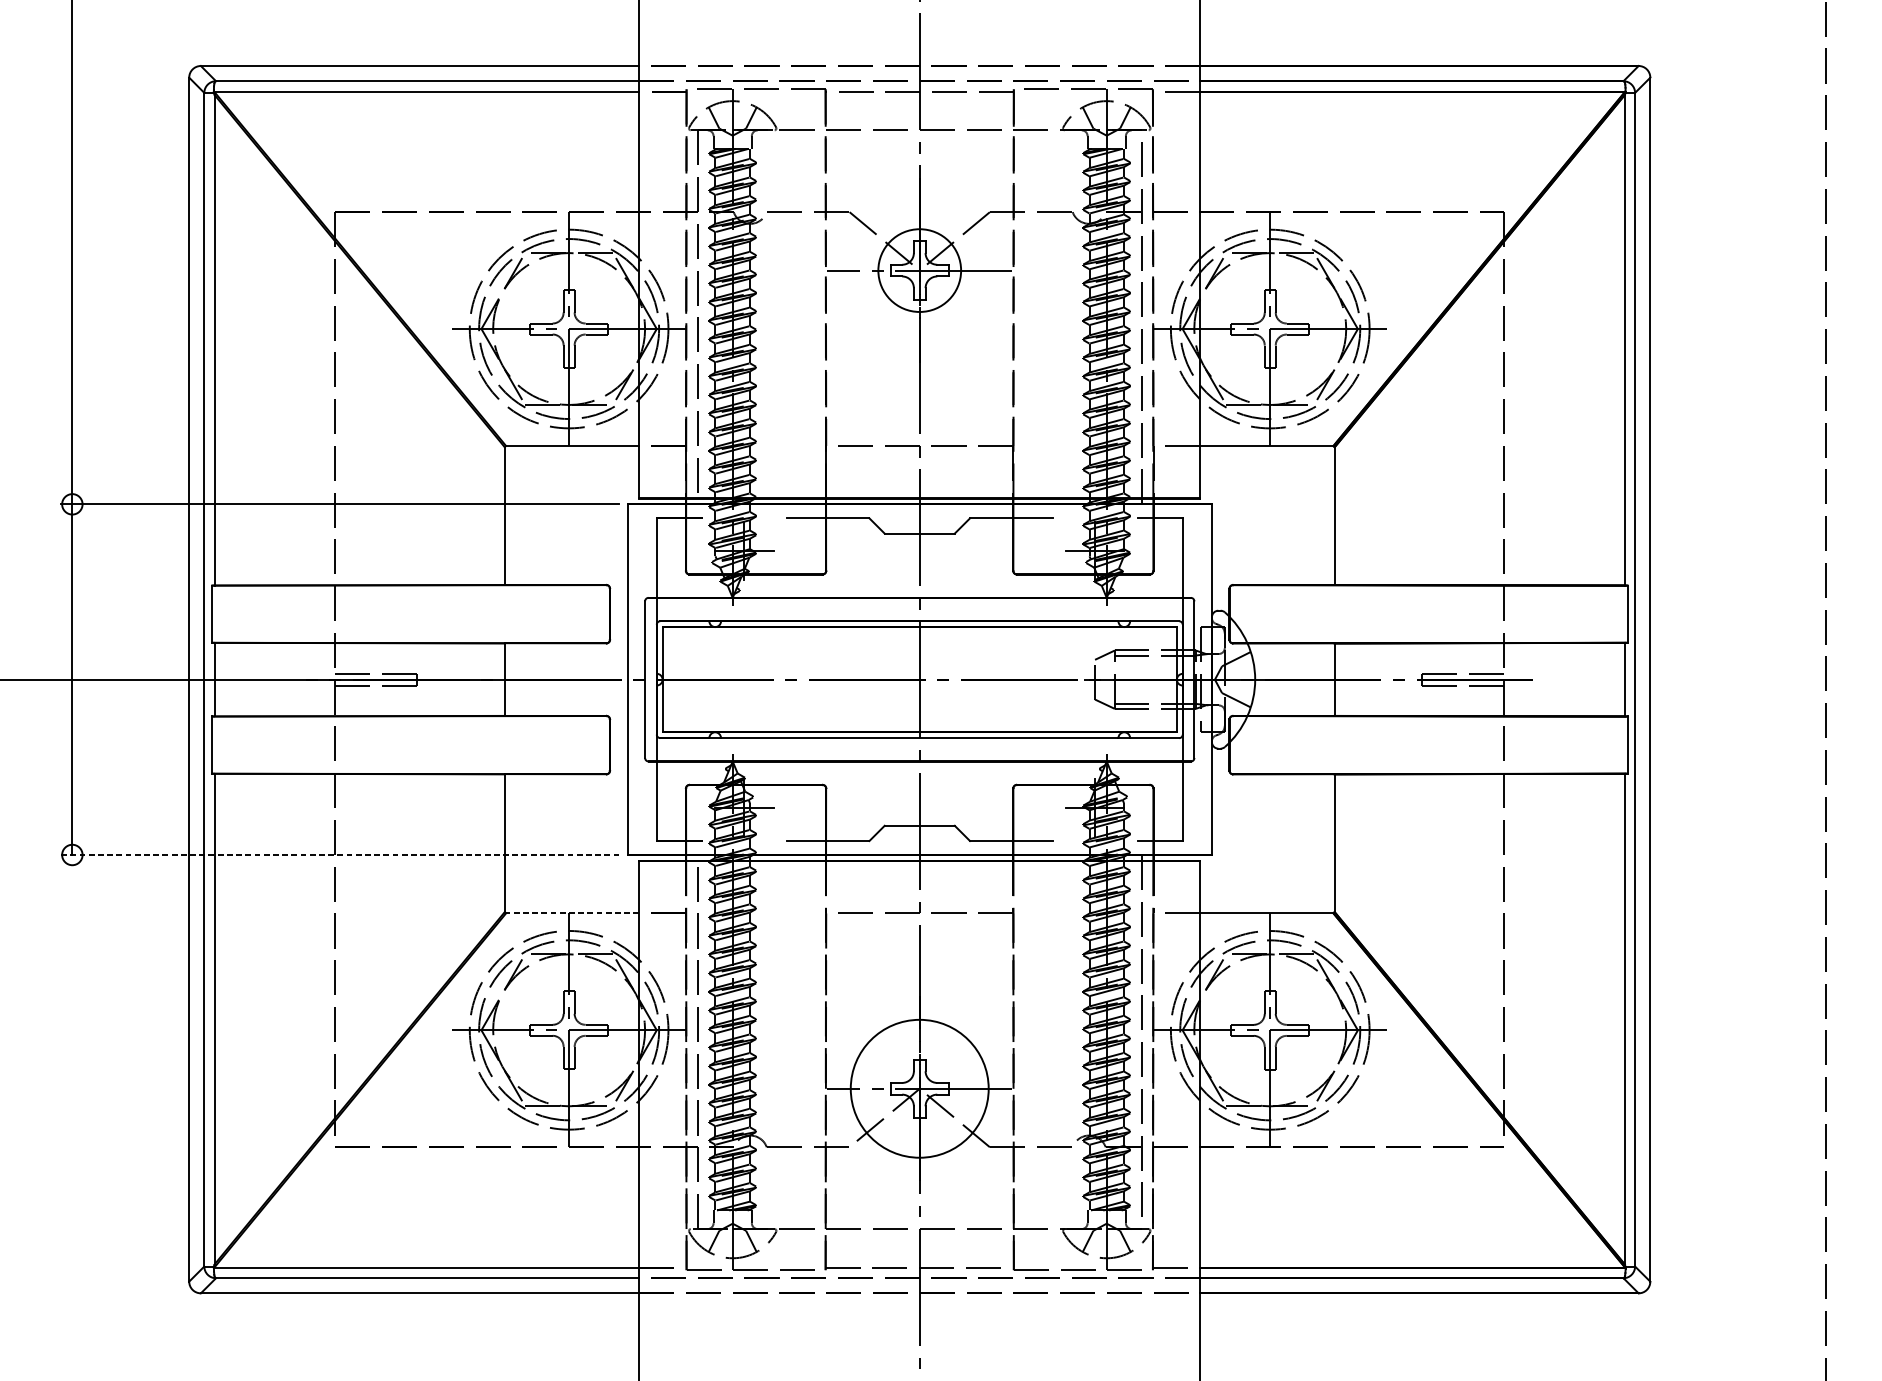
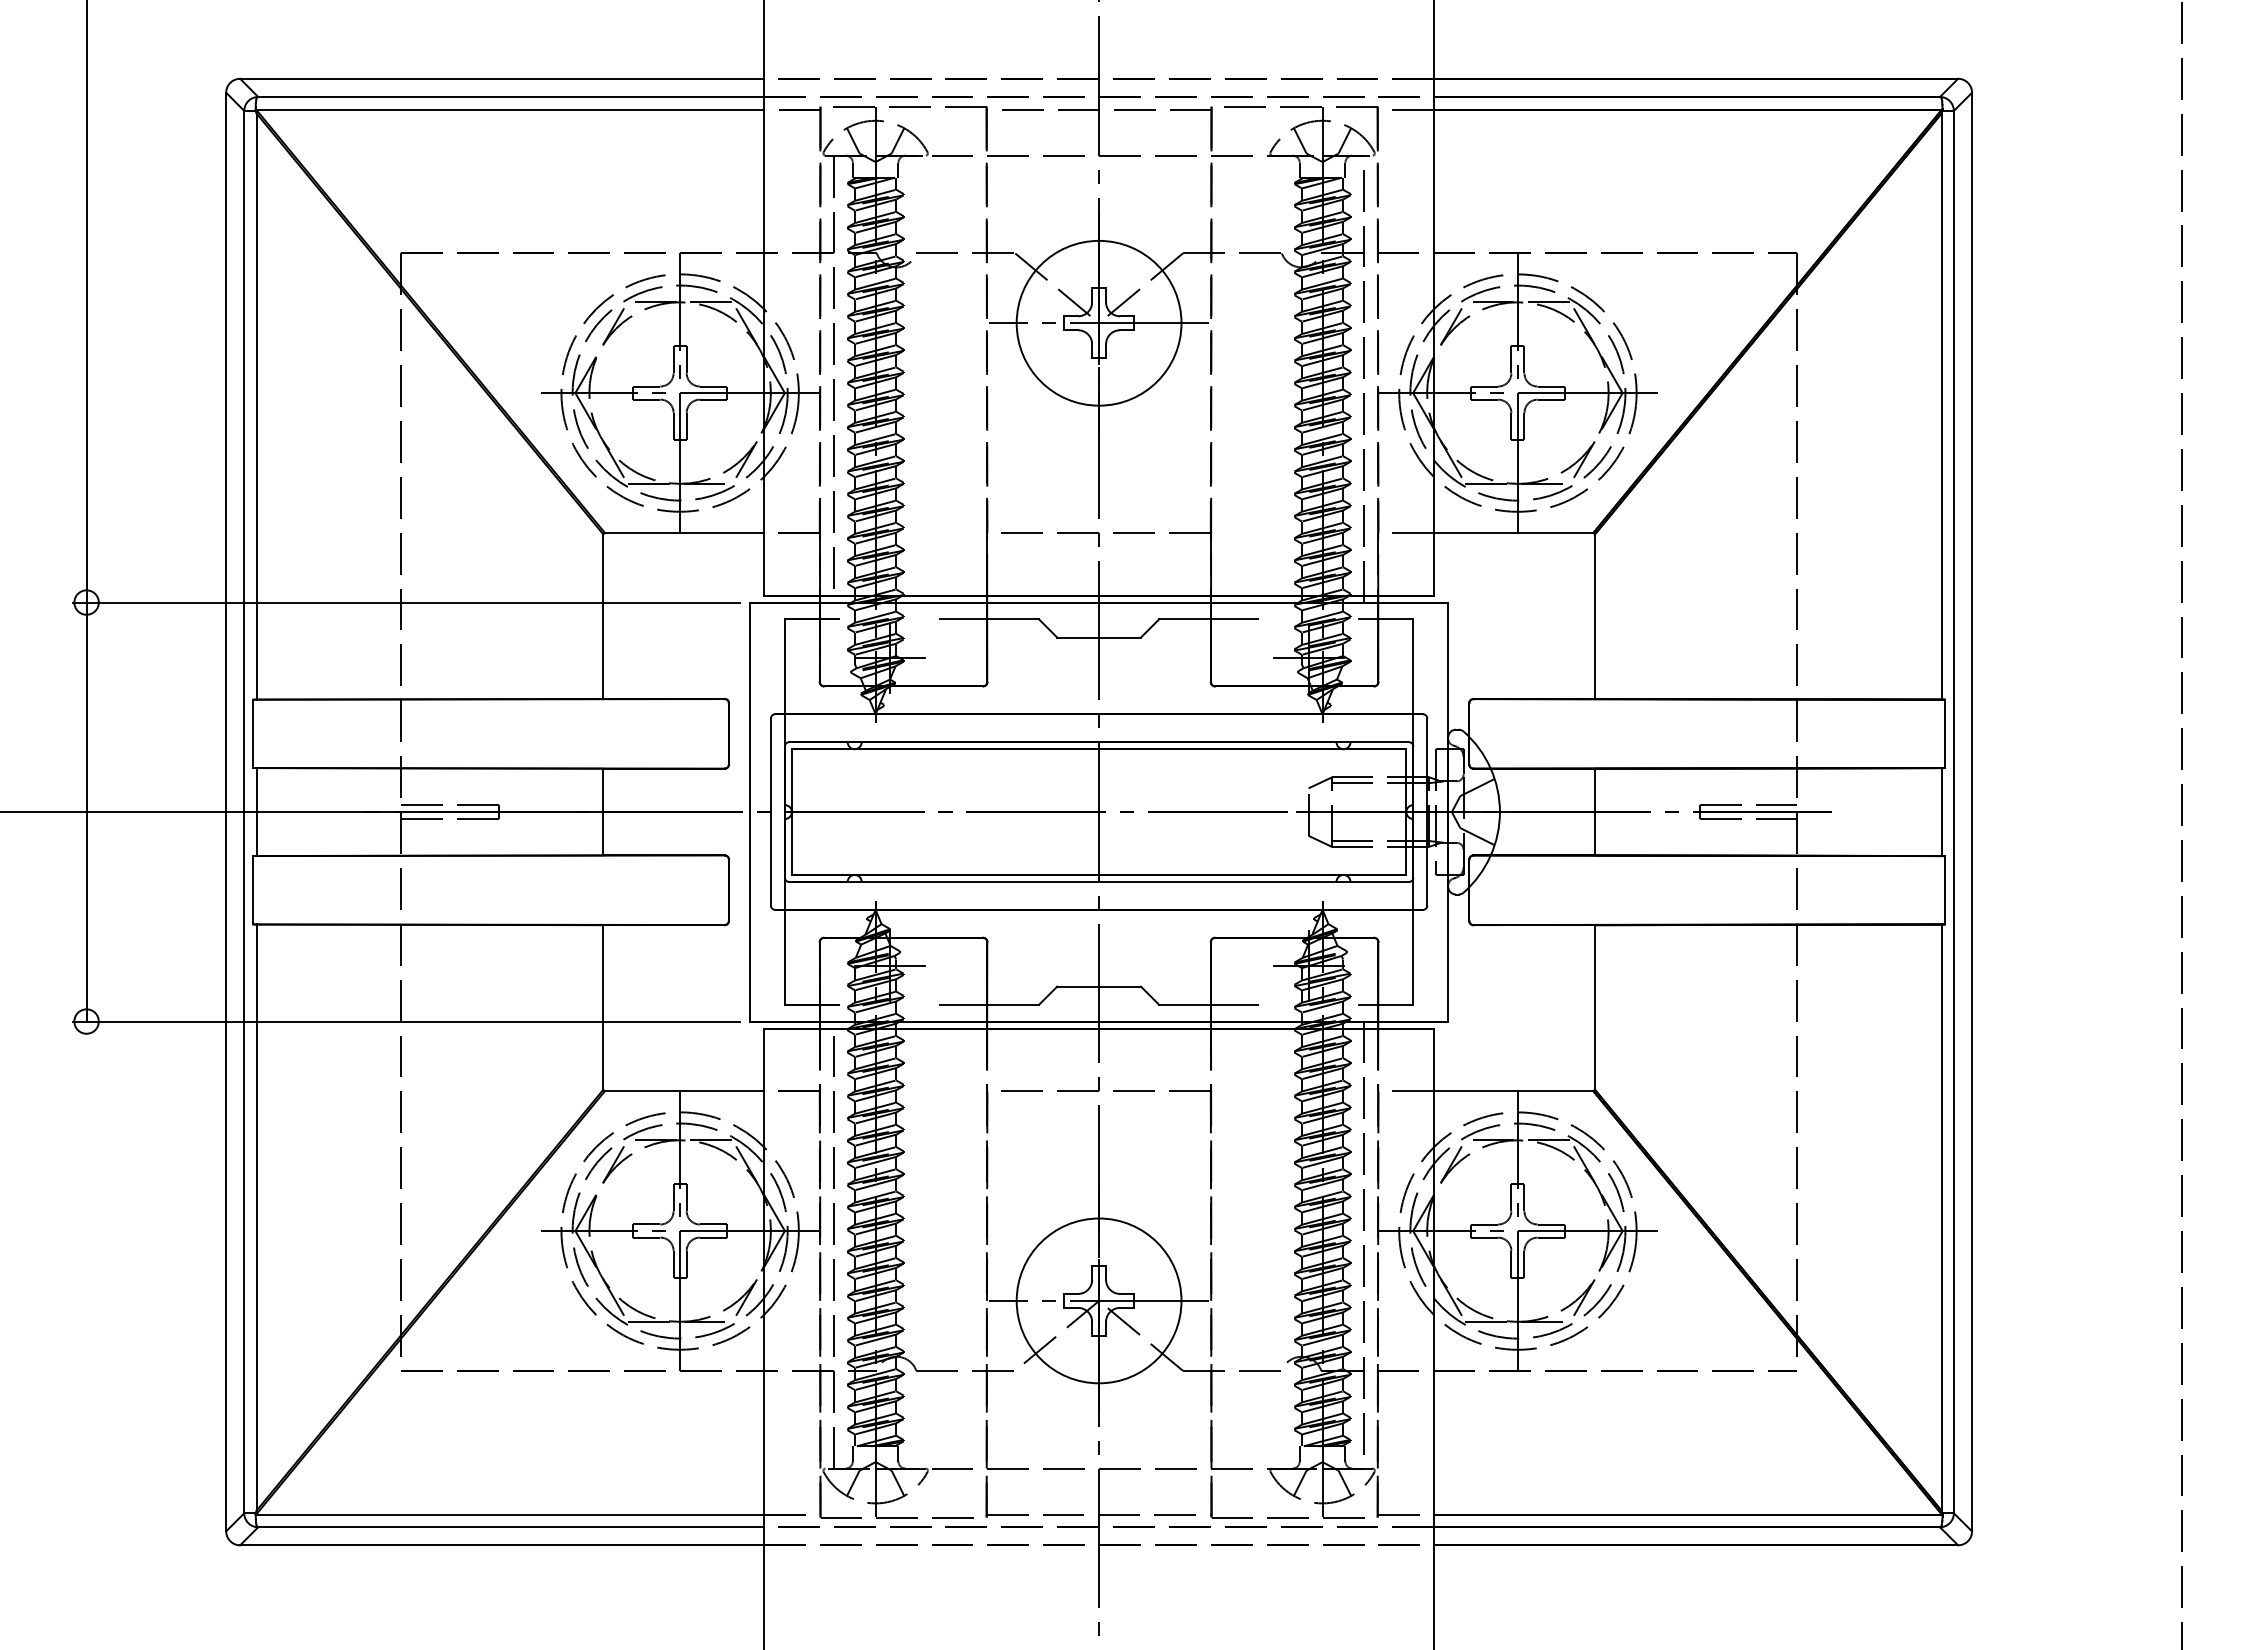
circle: (919, 269) -> (1098, 322), size x1.67
line: (340, 854) -> (406, 1021), dashed -> solid
line: (572, 913) -> (684, 1091), dashed -> solid

